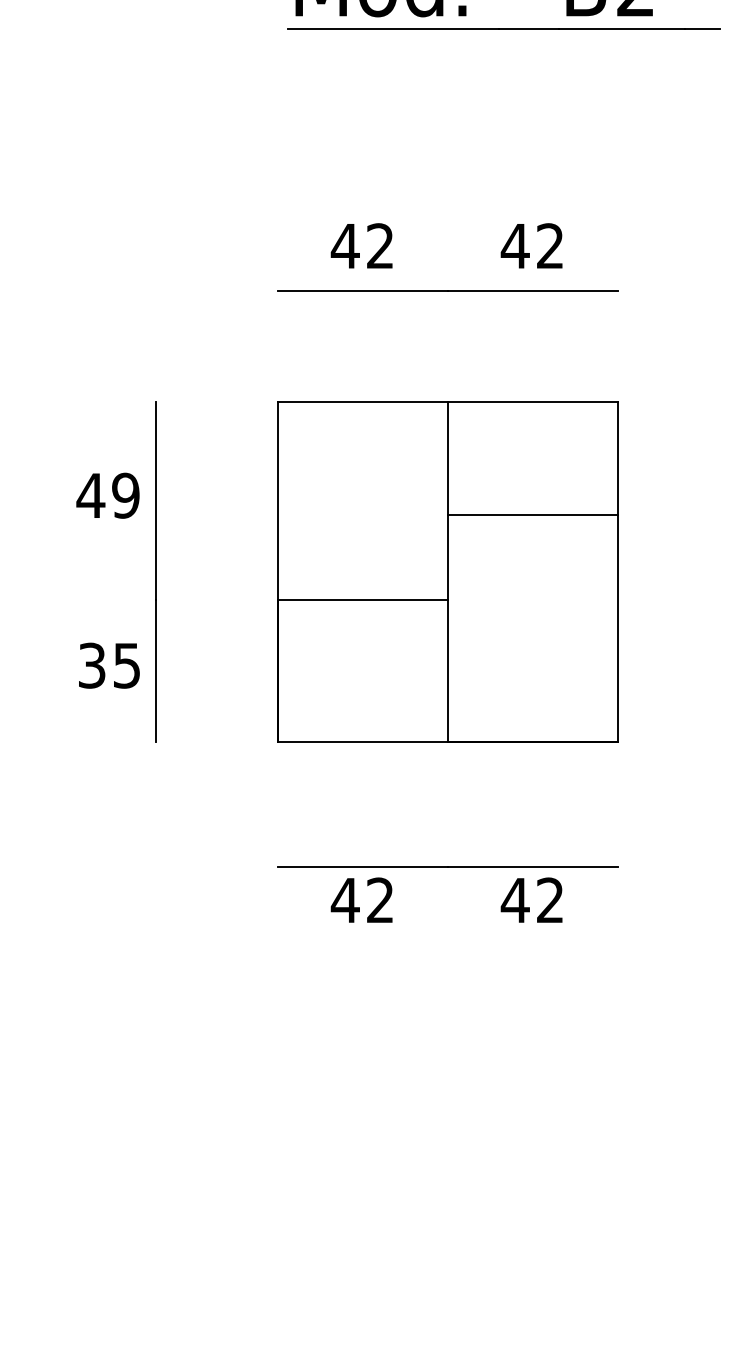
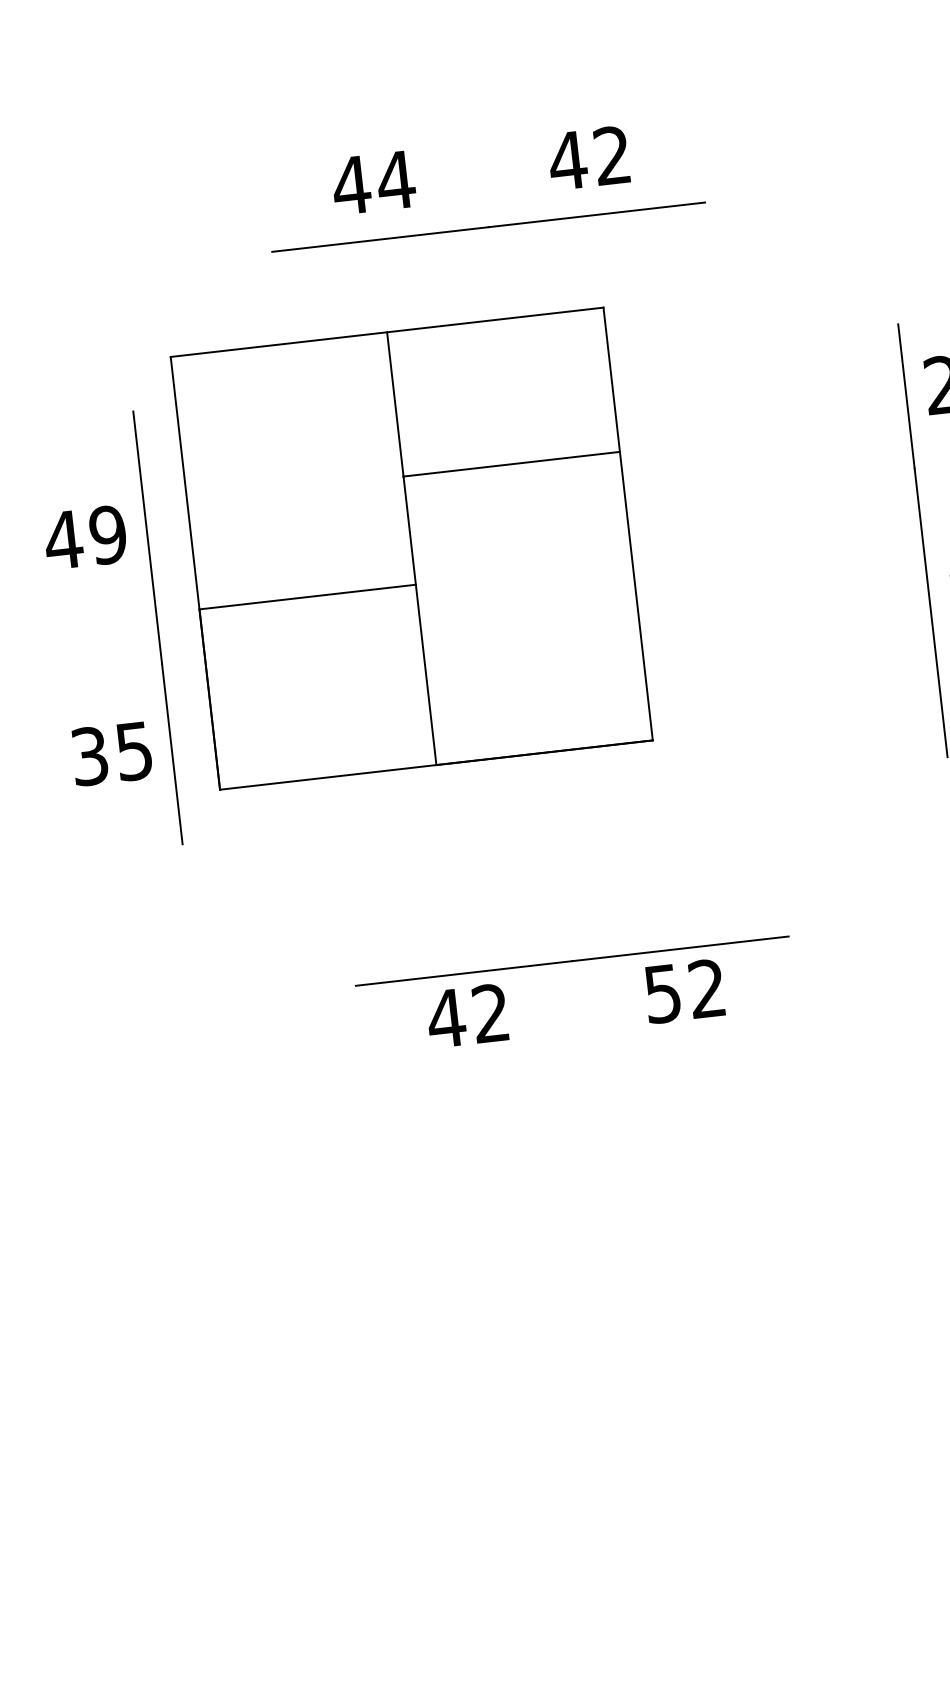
text: (379, 245) -> (394, 179), 42 -> 44
part: (447, 571) -> (410, 547), moved
text: (514, 900) -> (661, 994), 42 -> 52

